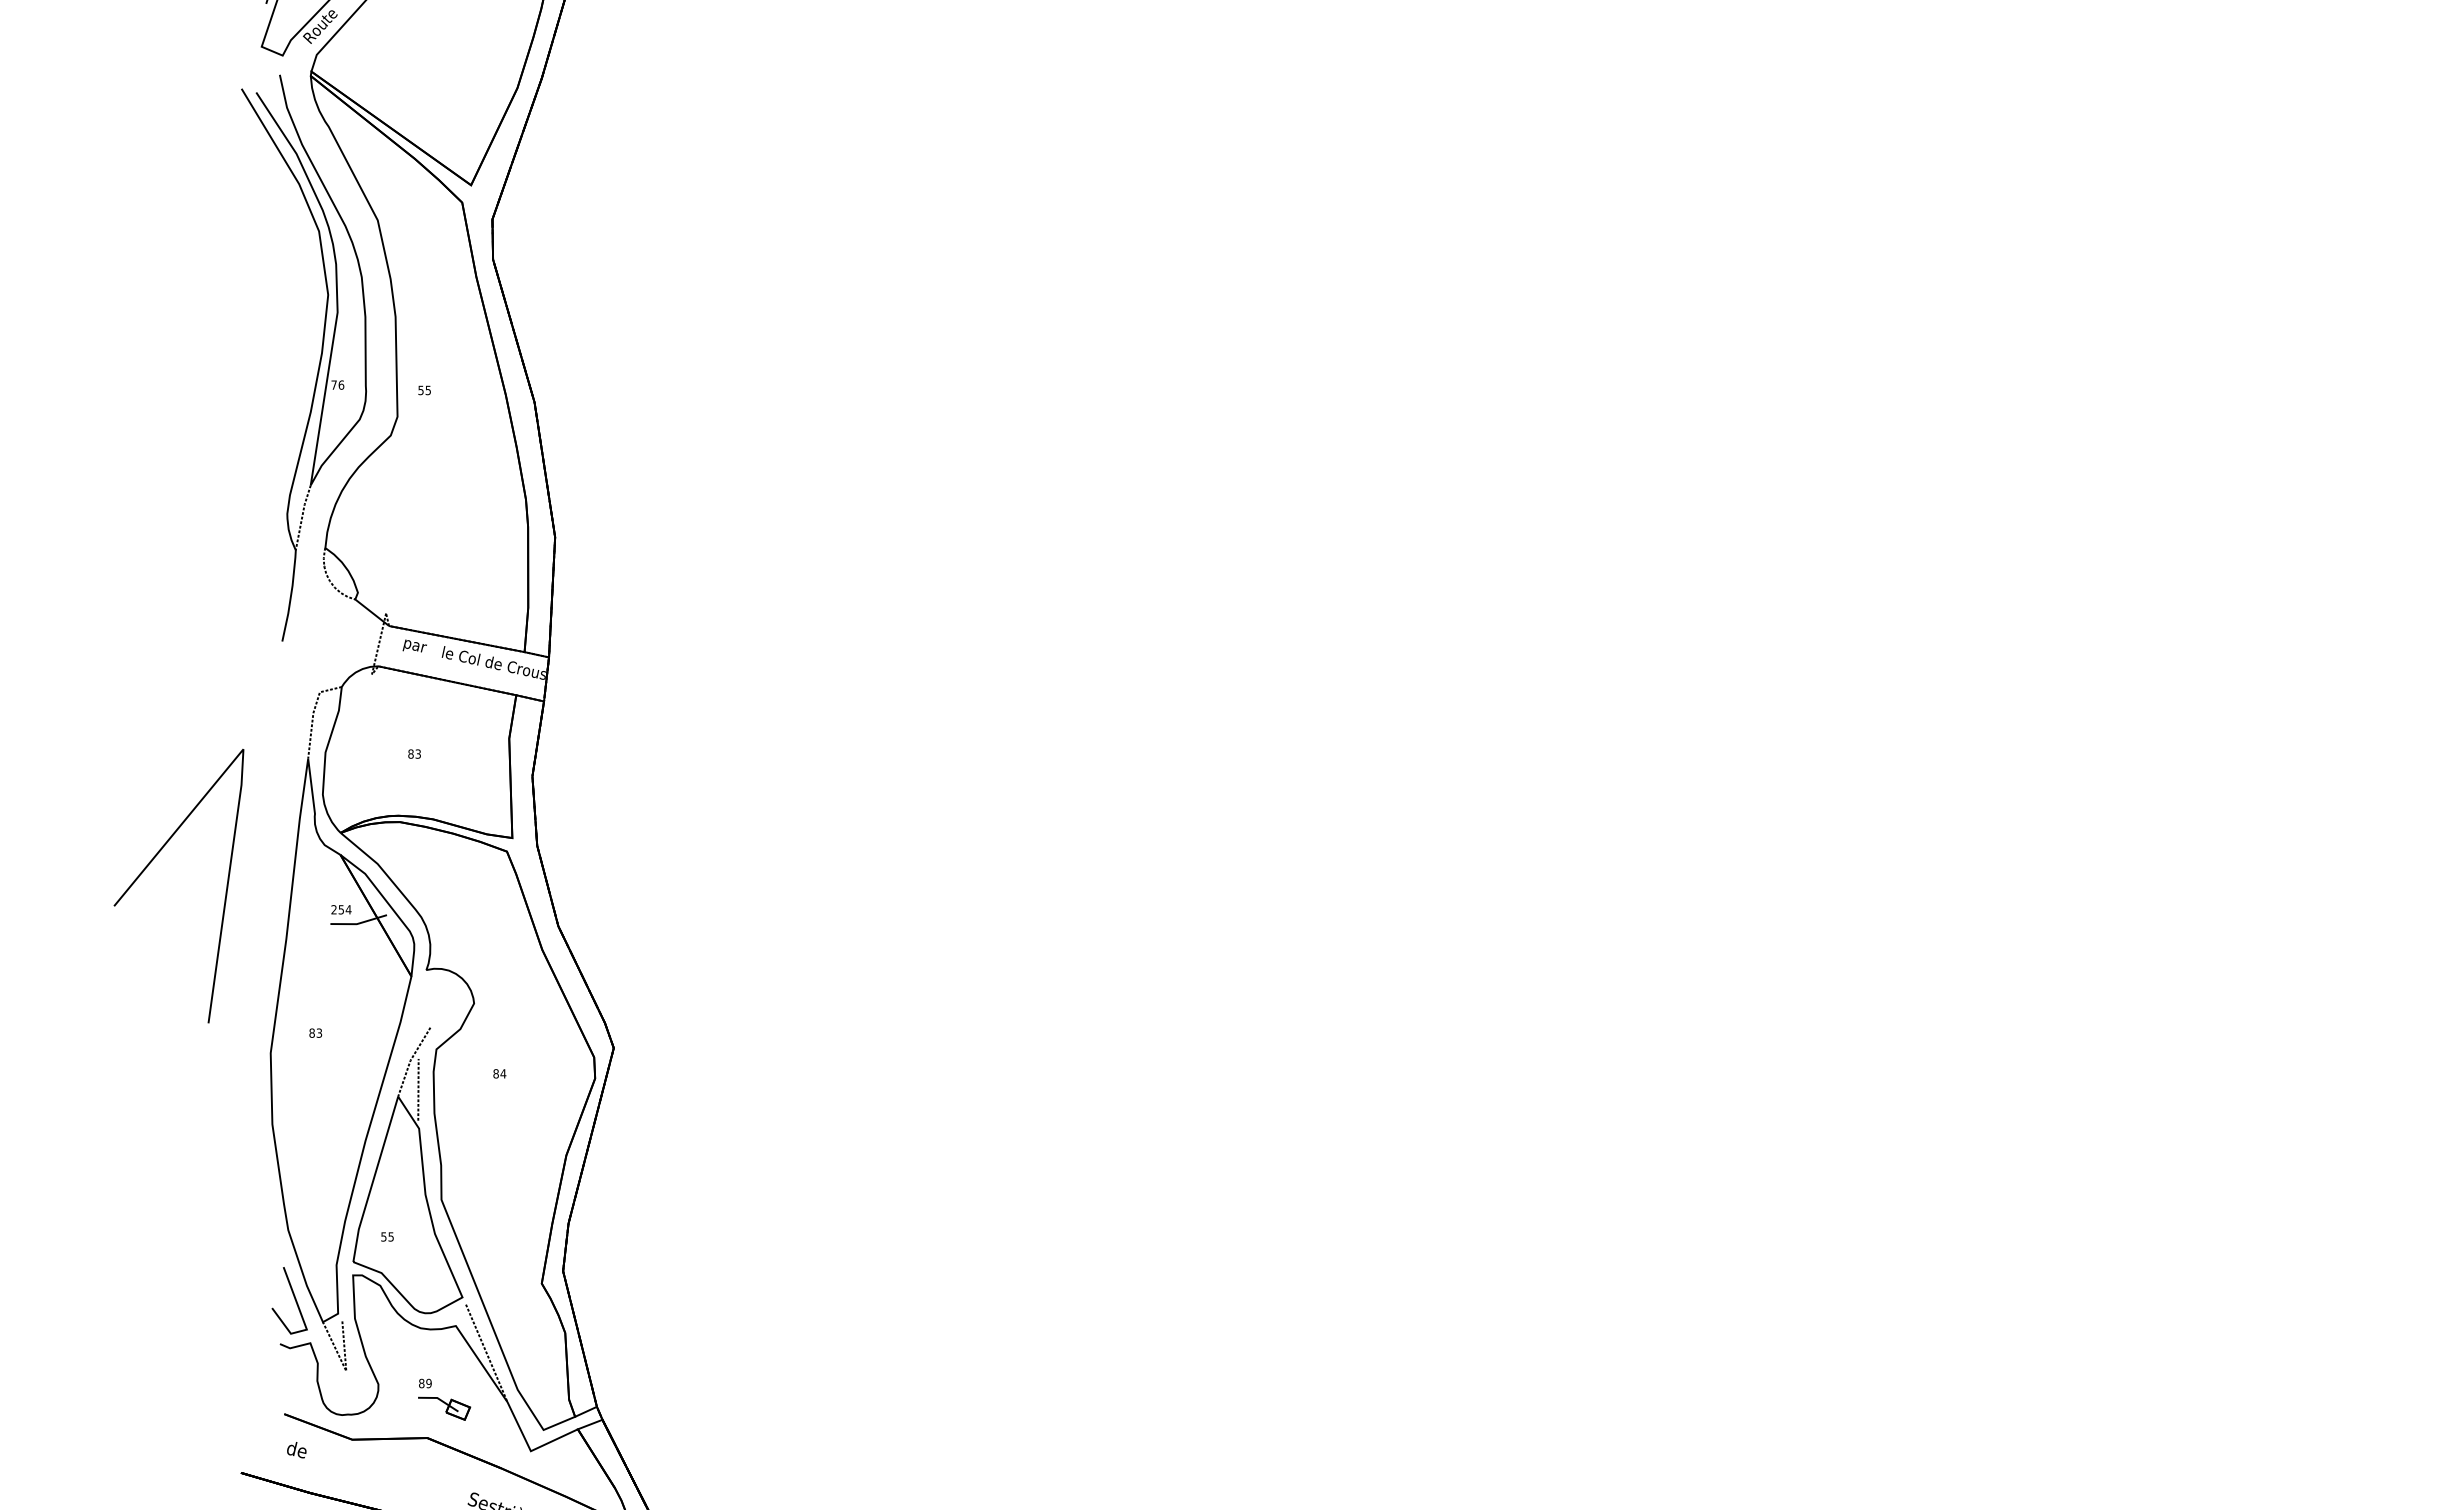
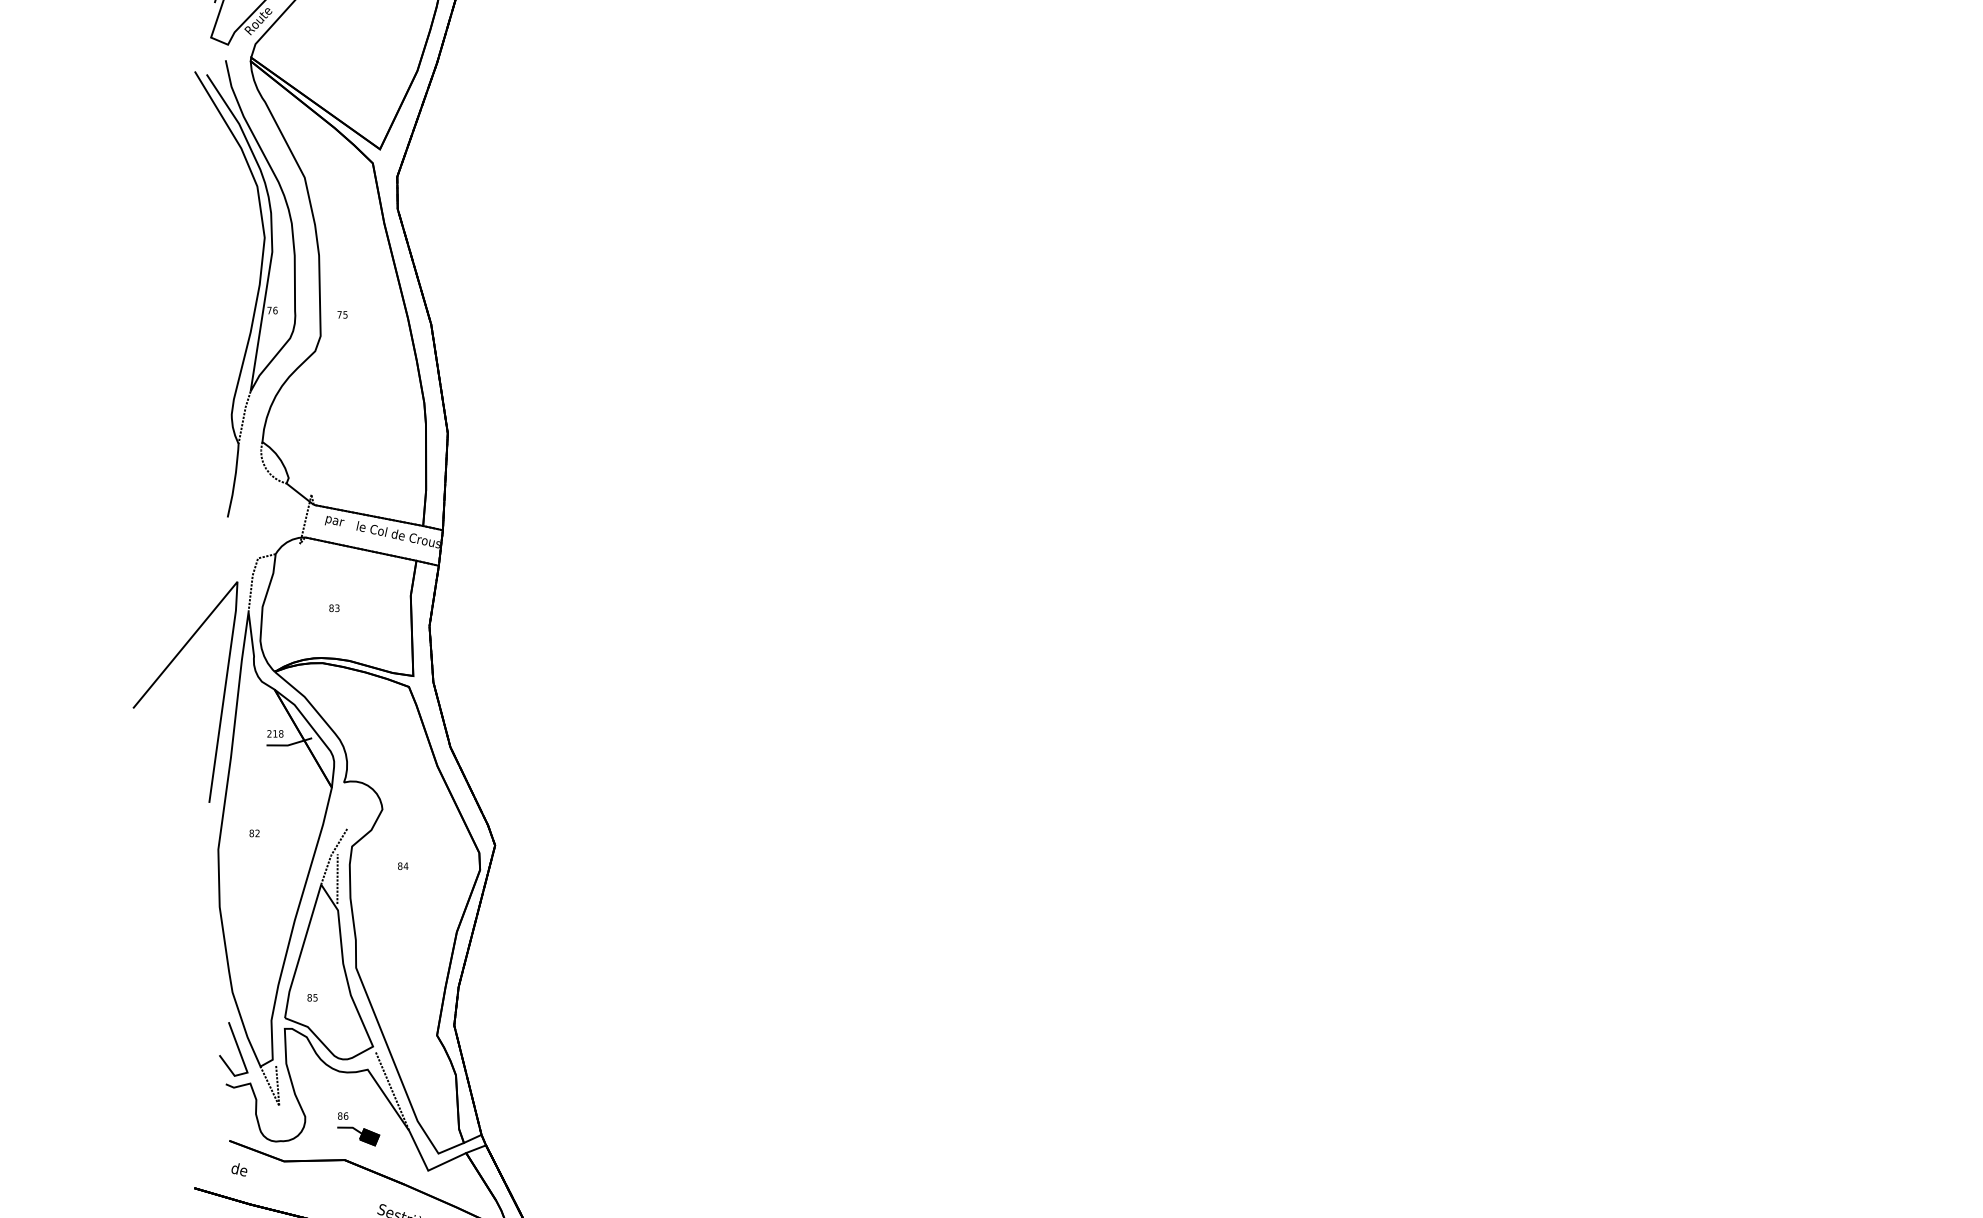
text: (420, 390) -> (339, 314), 55 -> 75
line: (153, 860) -> (164, 671), moved
text: (344, 909) -> (277, 733), 254 -> 218
text: (319, 1033) -> (257, 833), 83 -> 82
text: (383, 1236) -> (309, 997), 55 -> 85
text: (428, 1383) -> (345, 1116), 89 -> 86
fill: (458, 1409) -> (369, 1137), added

